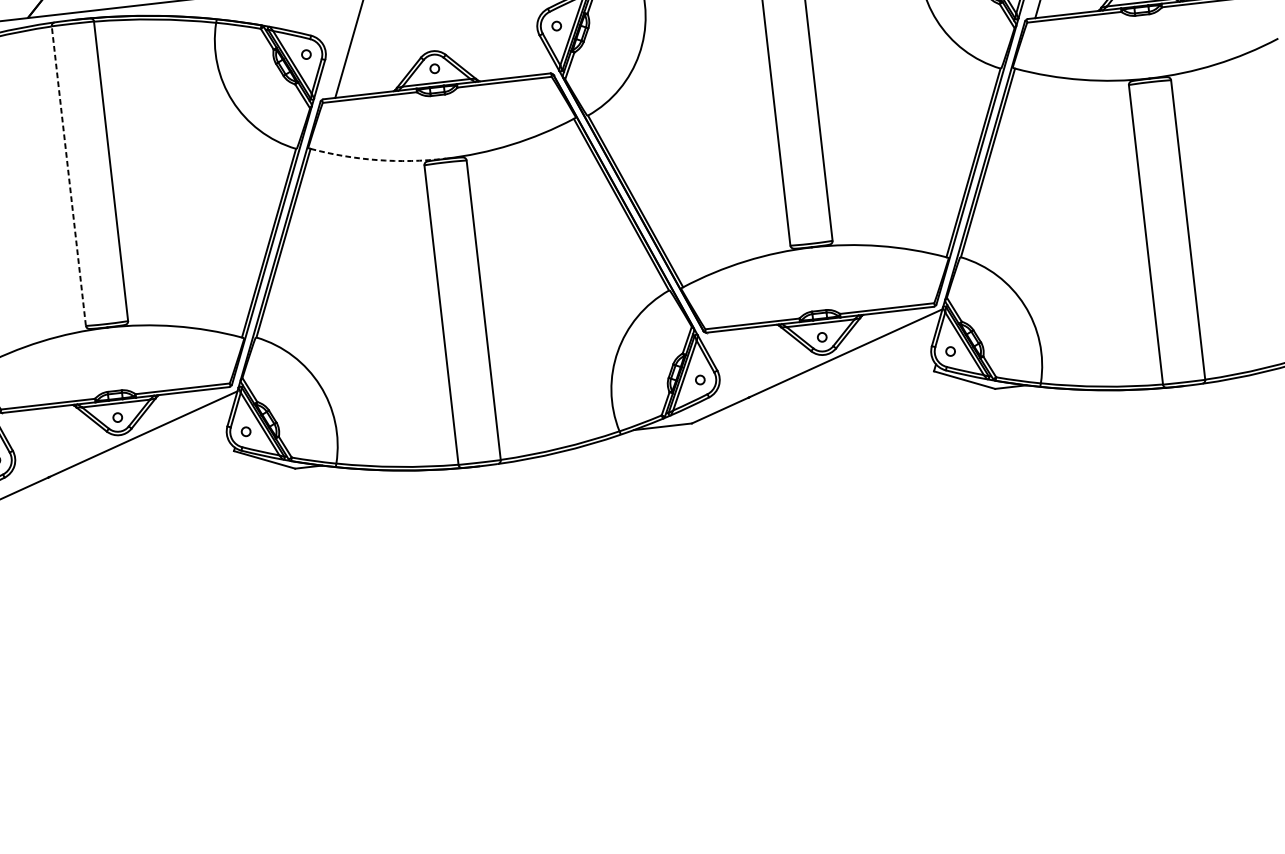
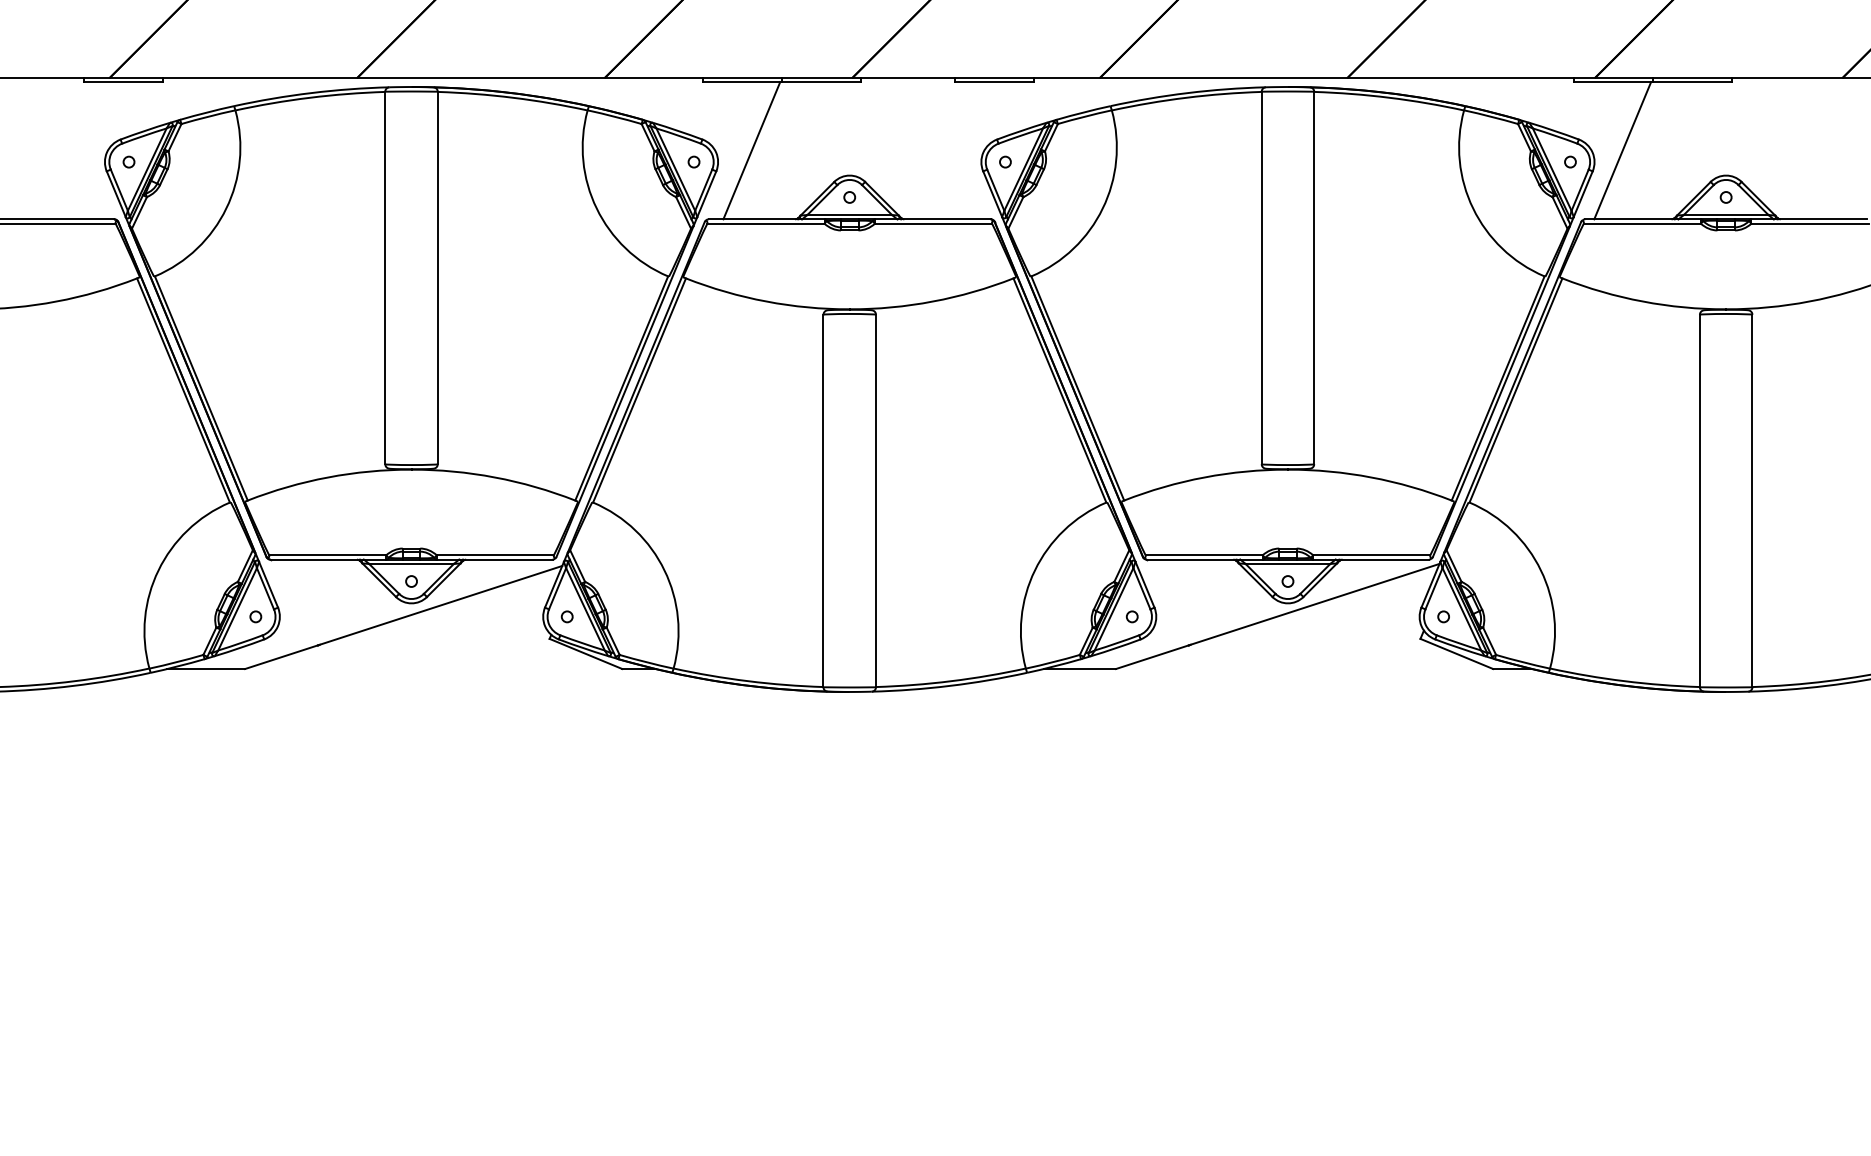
arc: (377, 160) -> (766, 301), dashed -> solid
line: (68, 175) -> (385, 277), dashed -> solid

